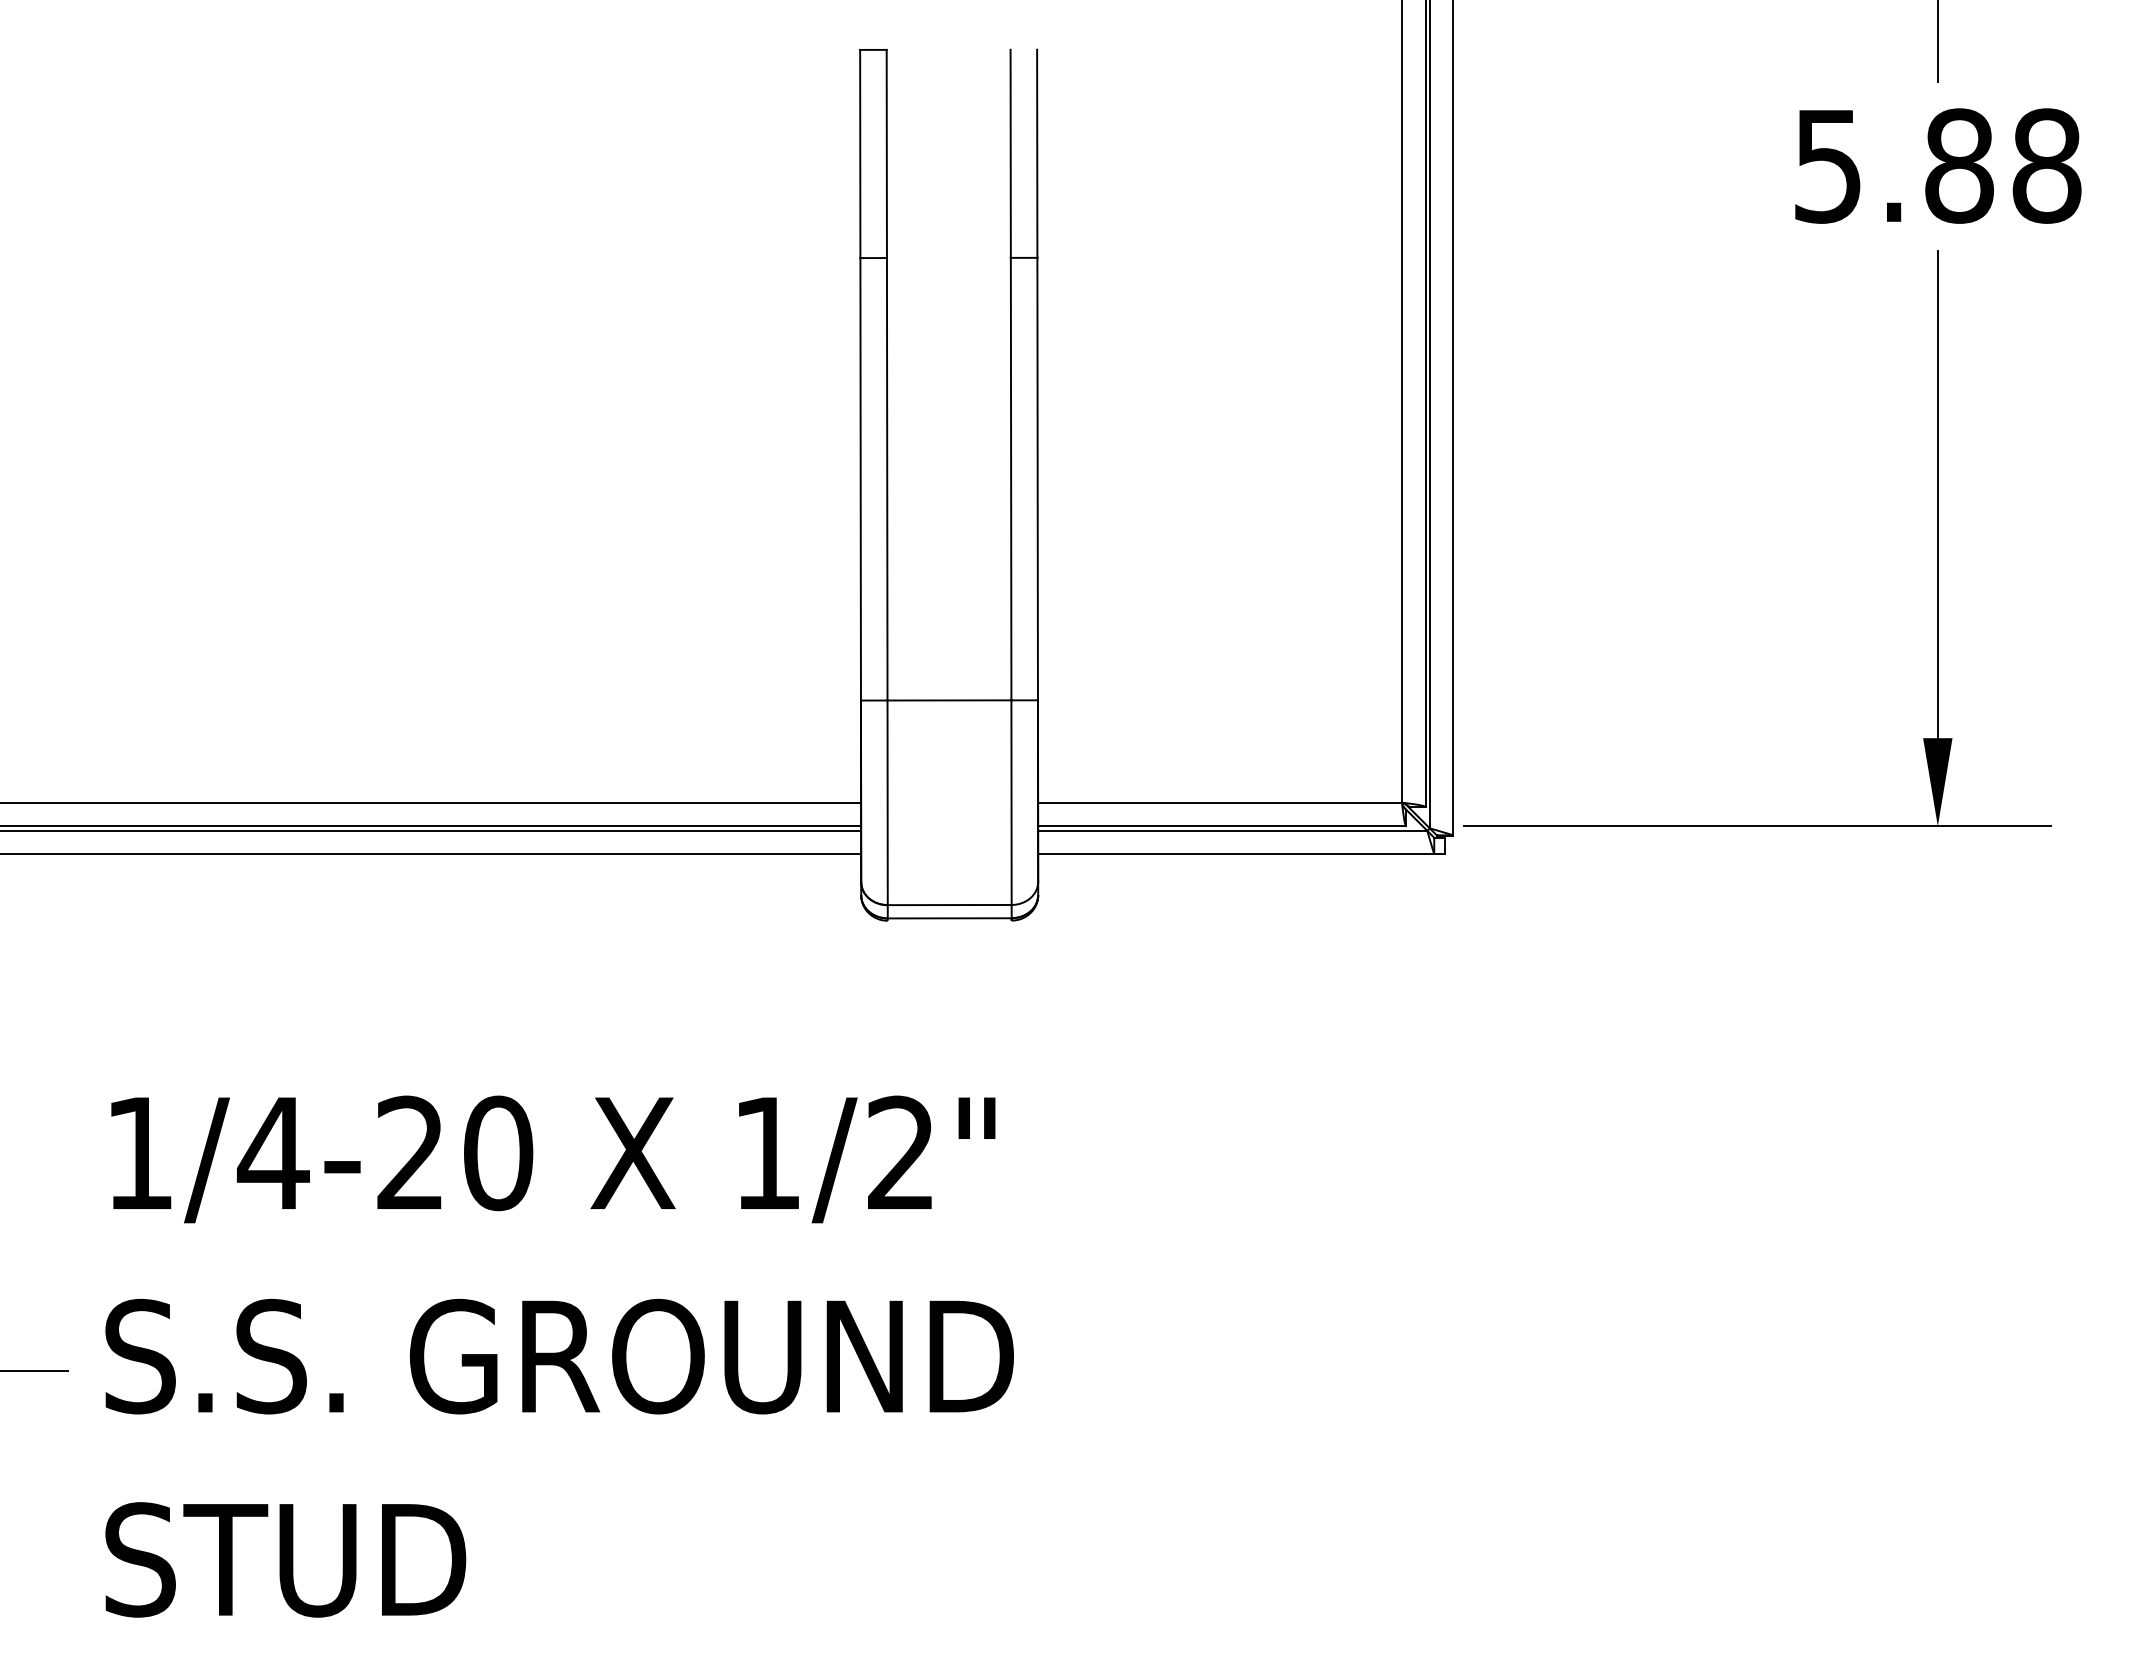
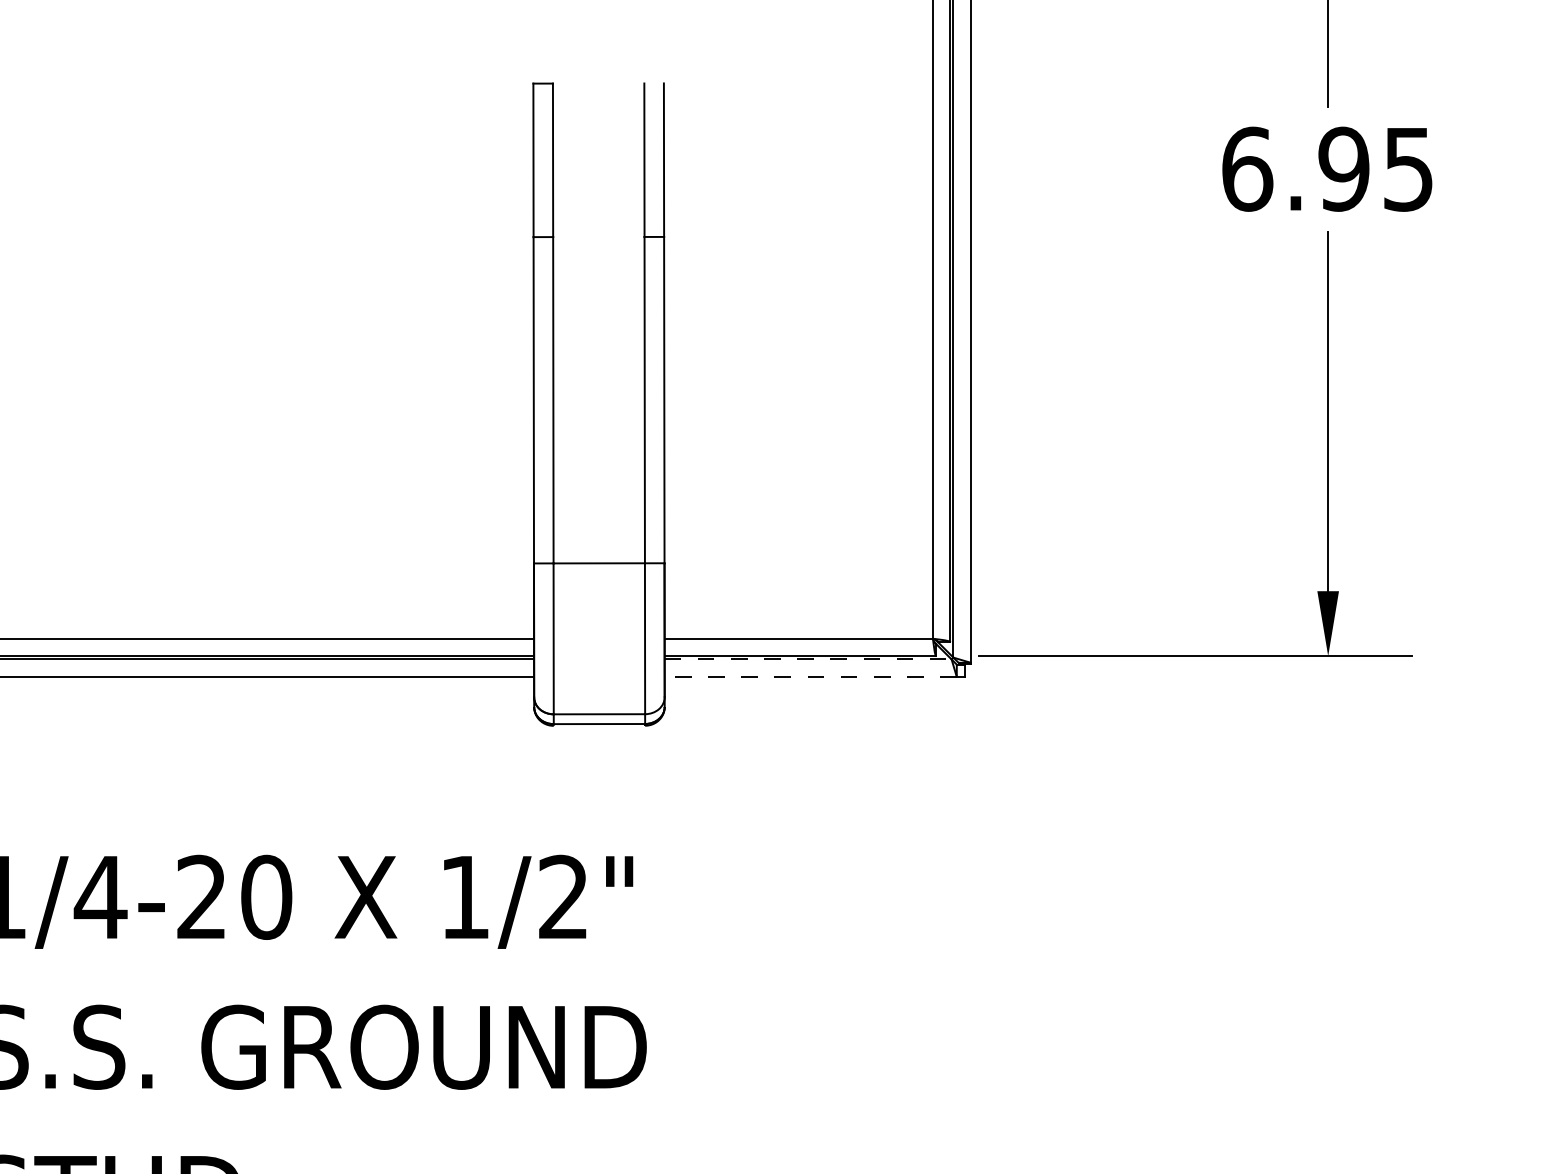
text: (1937, 165) -> (1327, 168), 5.88 -> 6.95
line: (1232, 830) -> (808, 659), solid -> dashed
line: (1235, 854) -> (810, 676), solid -> dashed

